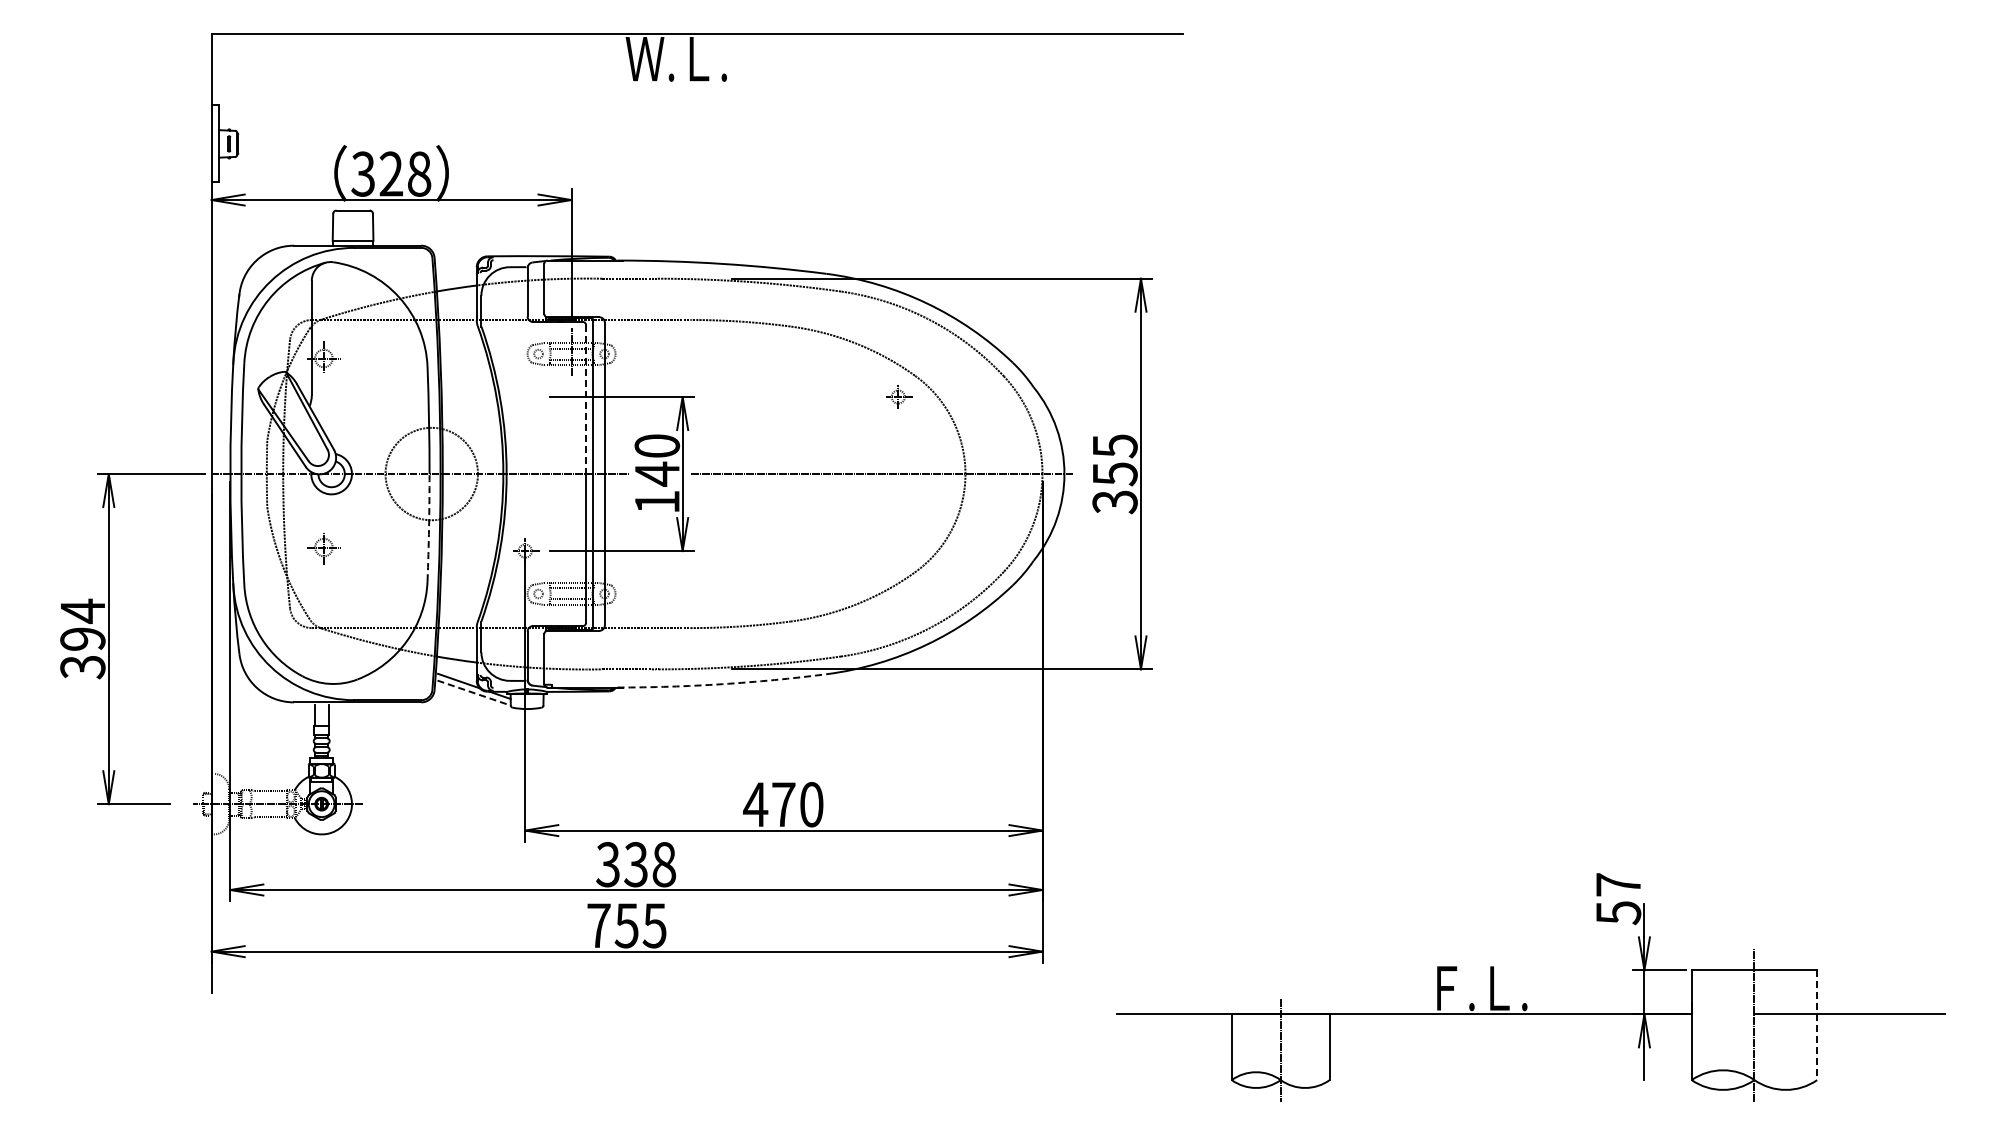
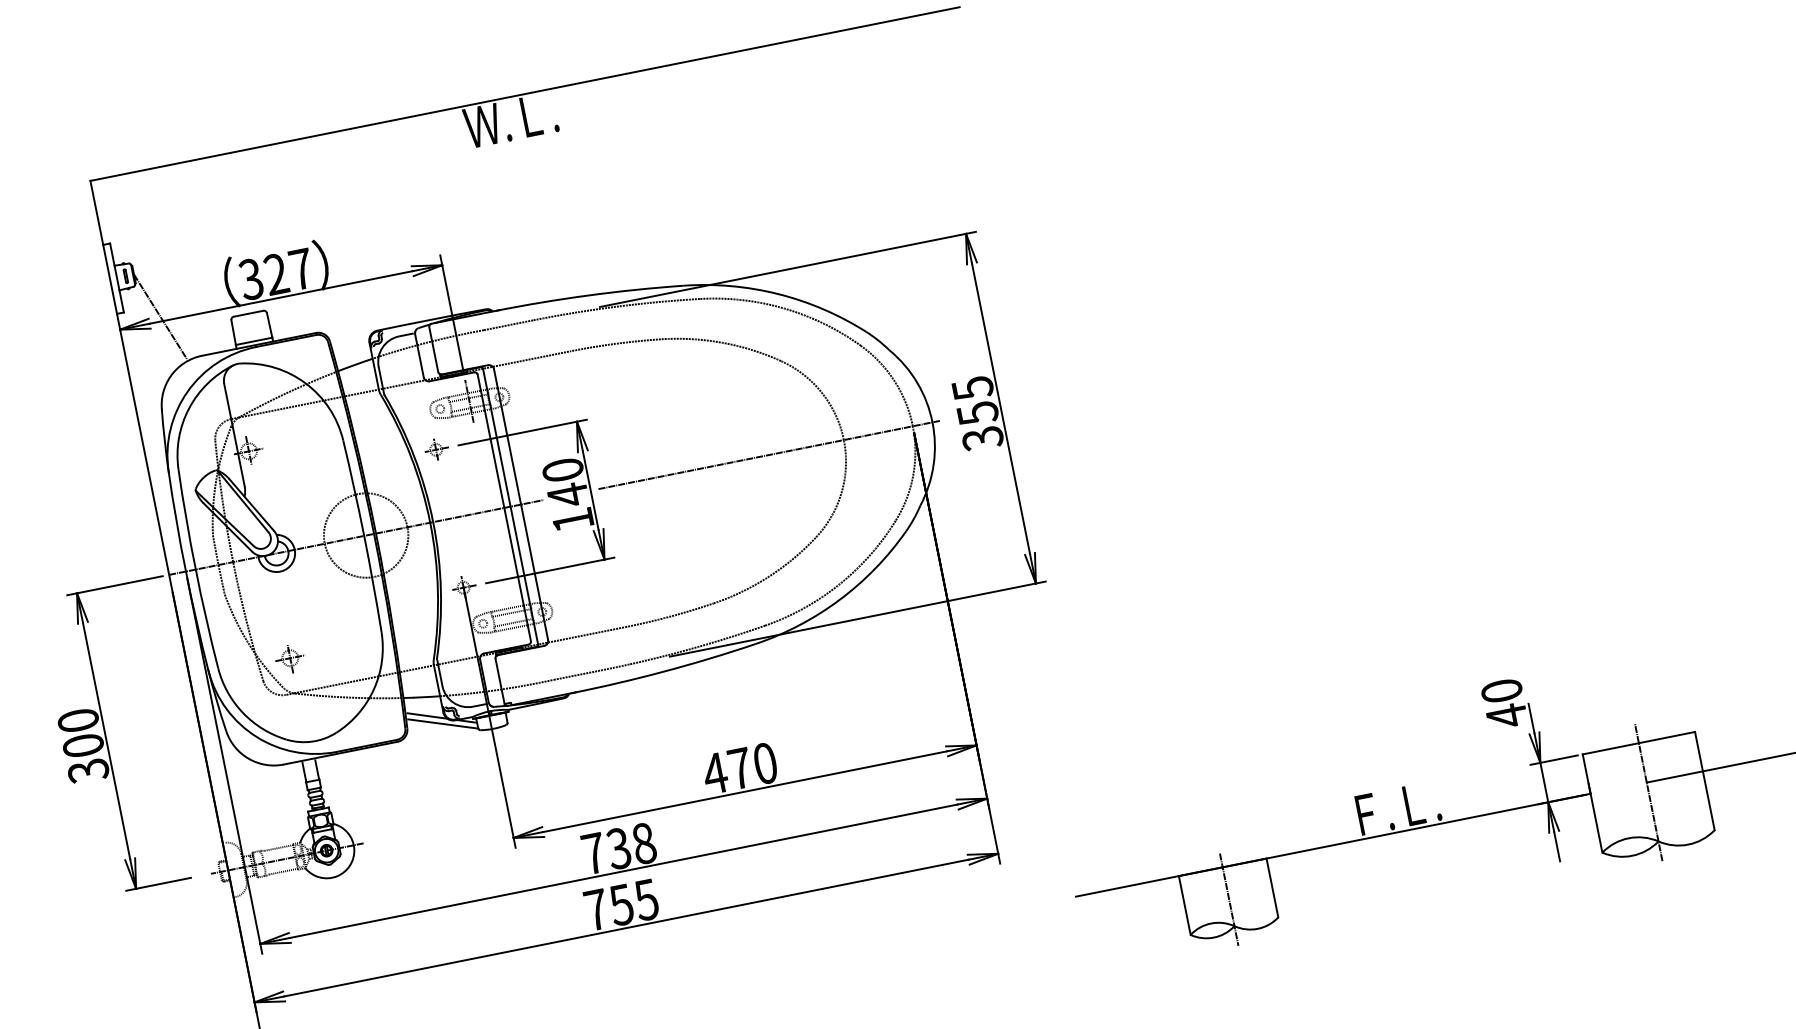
text: (419, 173) -> (301, 268), 328 -> 327
line: (257, 194) -> (160, 316), added
part: (899, 396) -> (437, 449), moved
line: (586, 399) -> (491, 441), dashed -> solid
arc: (429, 527) -> (373, 583), dashed -> solid
part: (323, 548) -> (290, 659), moved
text: (82, 624) -> (80, 732), 394 -> 300
arc: (722, 684) -> (664, 671), dashed -> solid
line: (474, 693) -> (443, 724), dashed -> solid
text: (607, 864) -> (593, 853), 338 -> 738
text: (1618, 899) -> (1504, 704), 57 -> 40
line: (1817, 1025) -> (1705, 781), dashed -> solid

